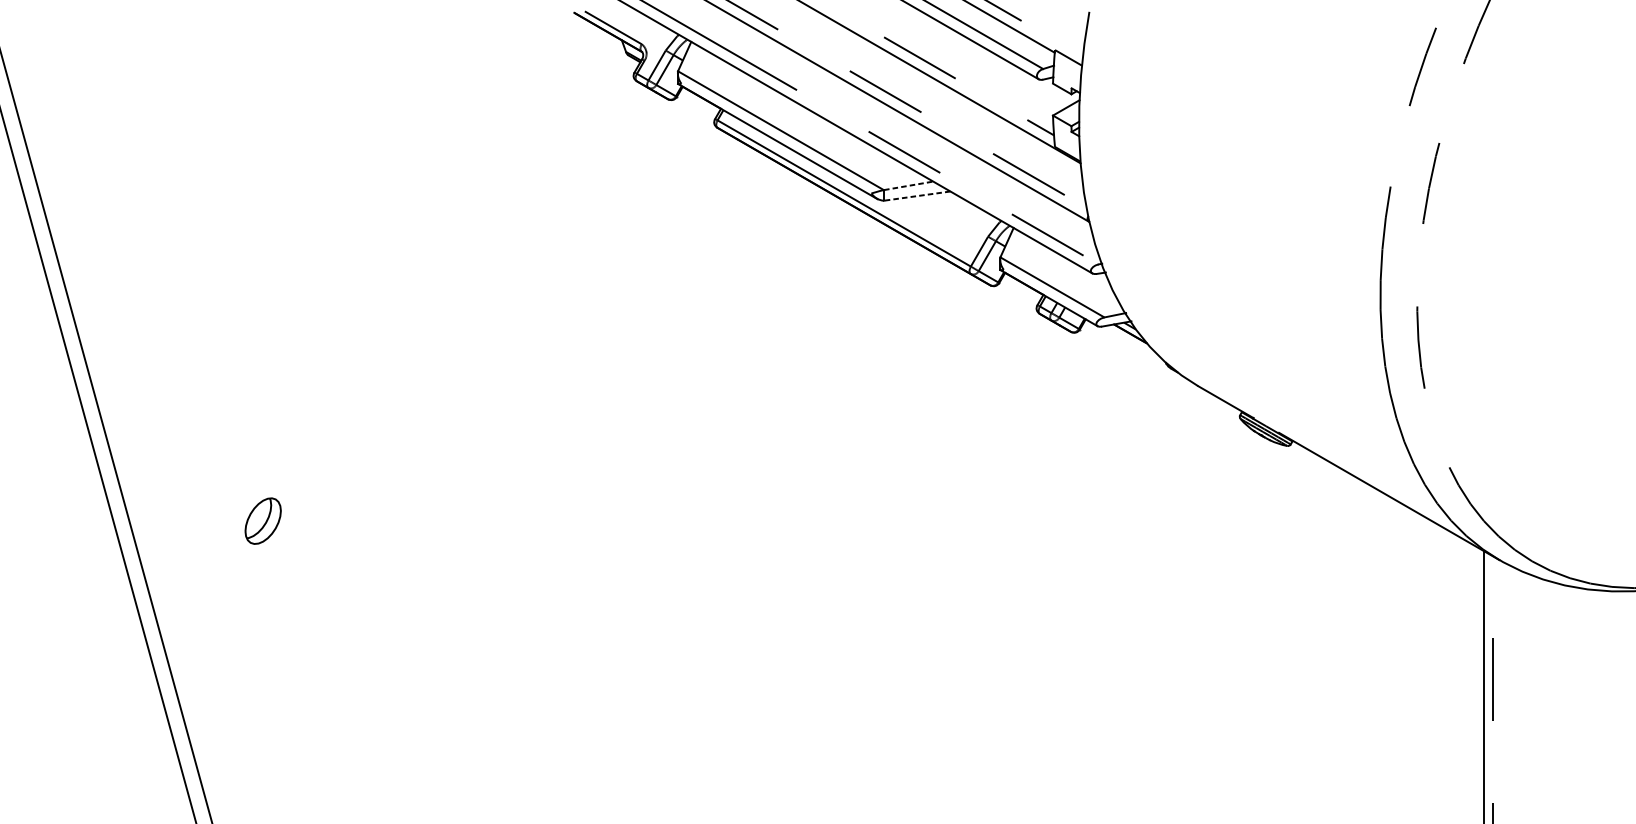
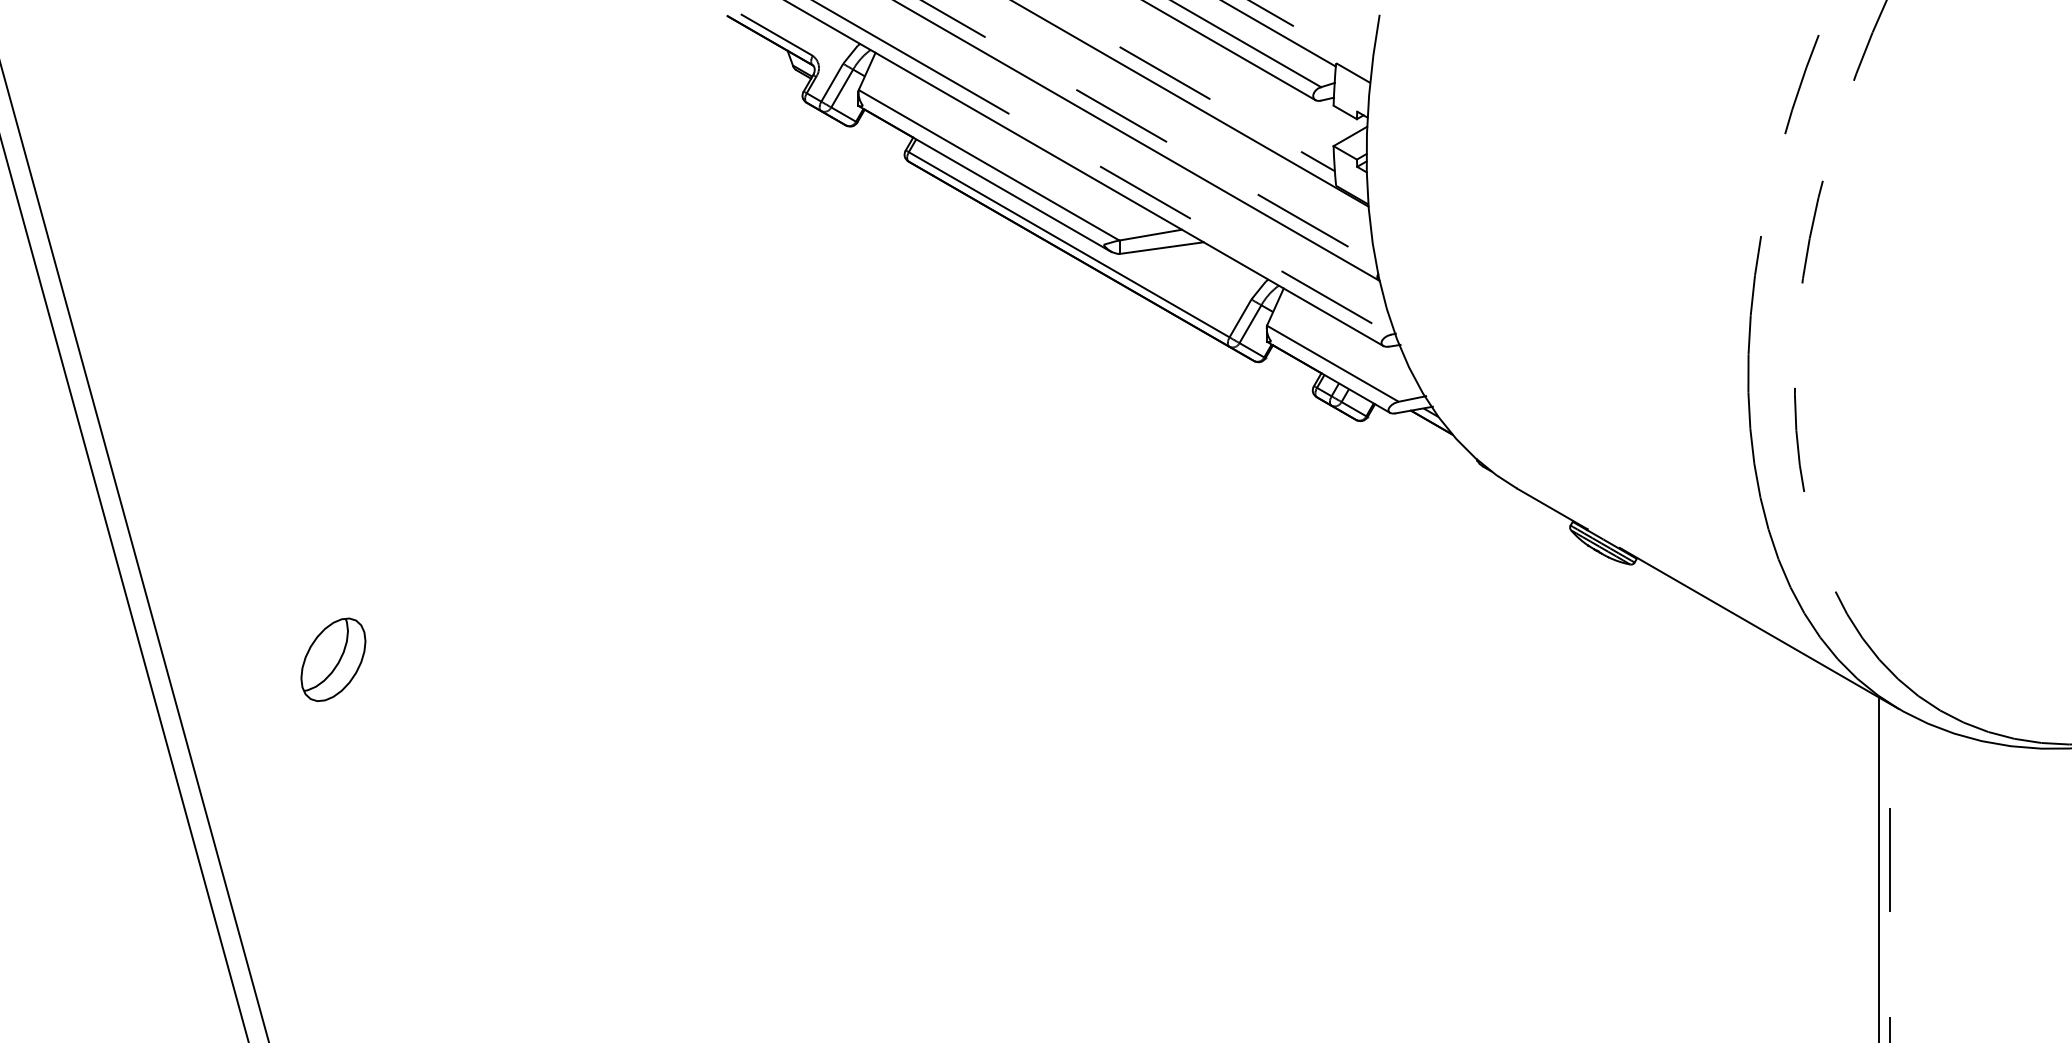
line: (908, 186) -> (1150, 235), dashed -> solid
line: (917, 196) -> (1161, 248), dashed -> solid
part: (263, 520) -> (333, 659), size x1.43

